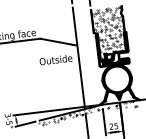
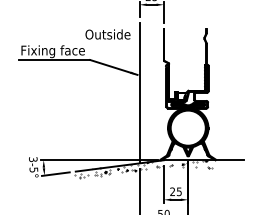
hatch: (109, 32) -> (185, 63), removed
text: (55, 59) -> (107, 34), moved

